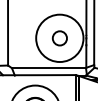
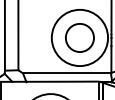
circle: (59, 38) -> (79, 38), size x1.67

